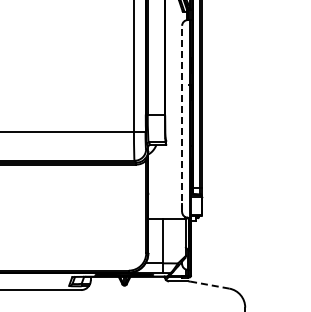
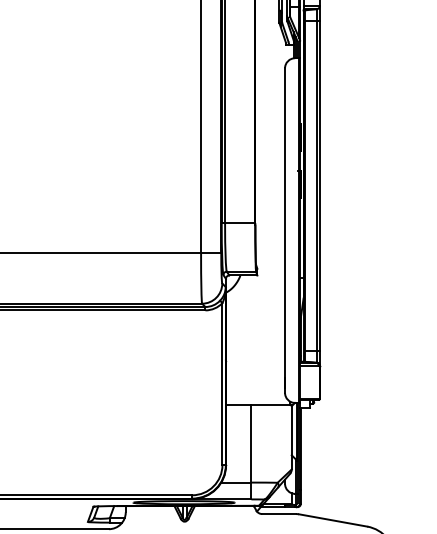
line: (182, 118) -> (285, 229), dashed -> solid
line: (209, 285) -> (332, 521), dashed -> solid

